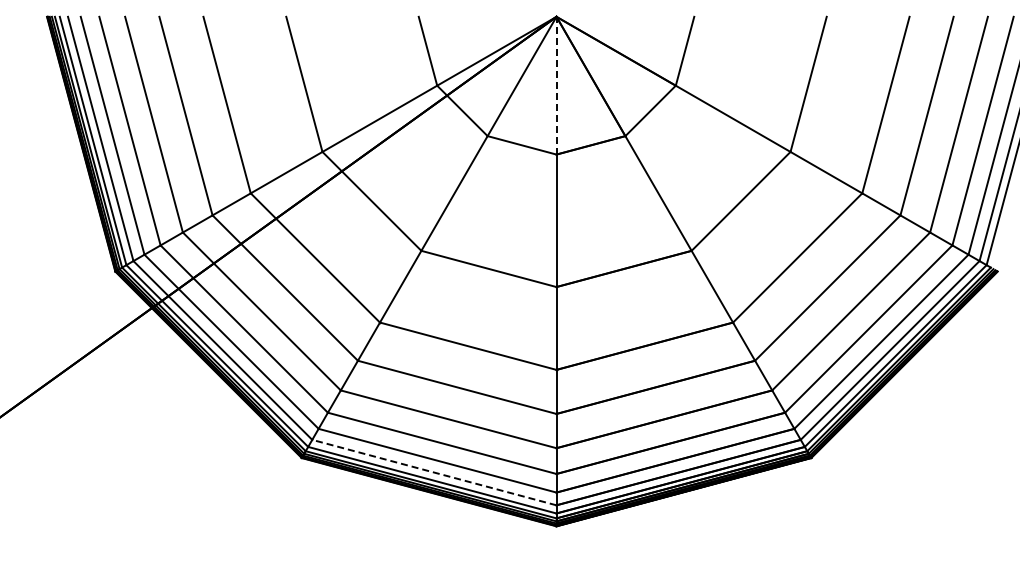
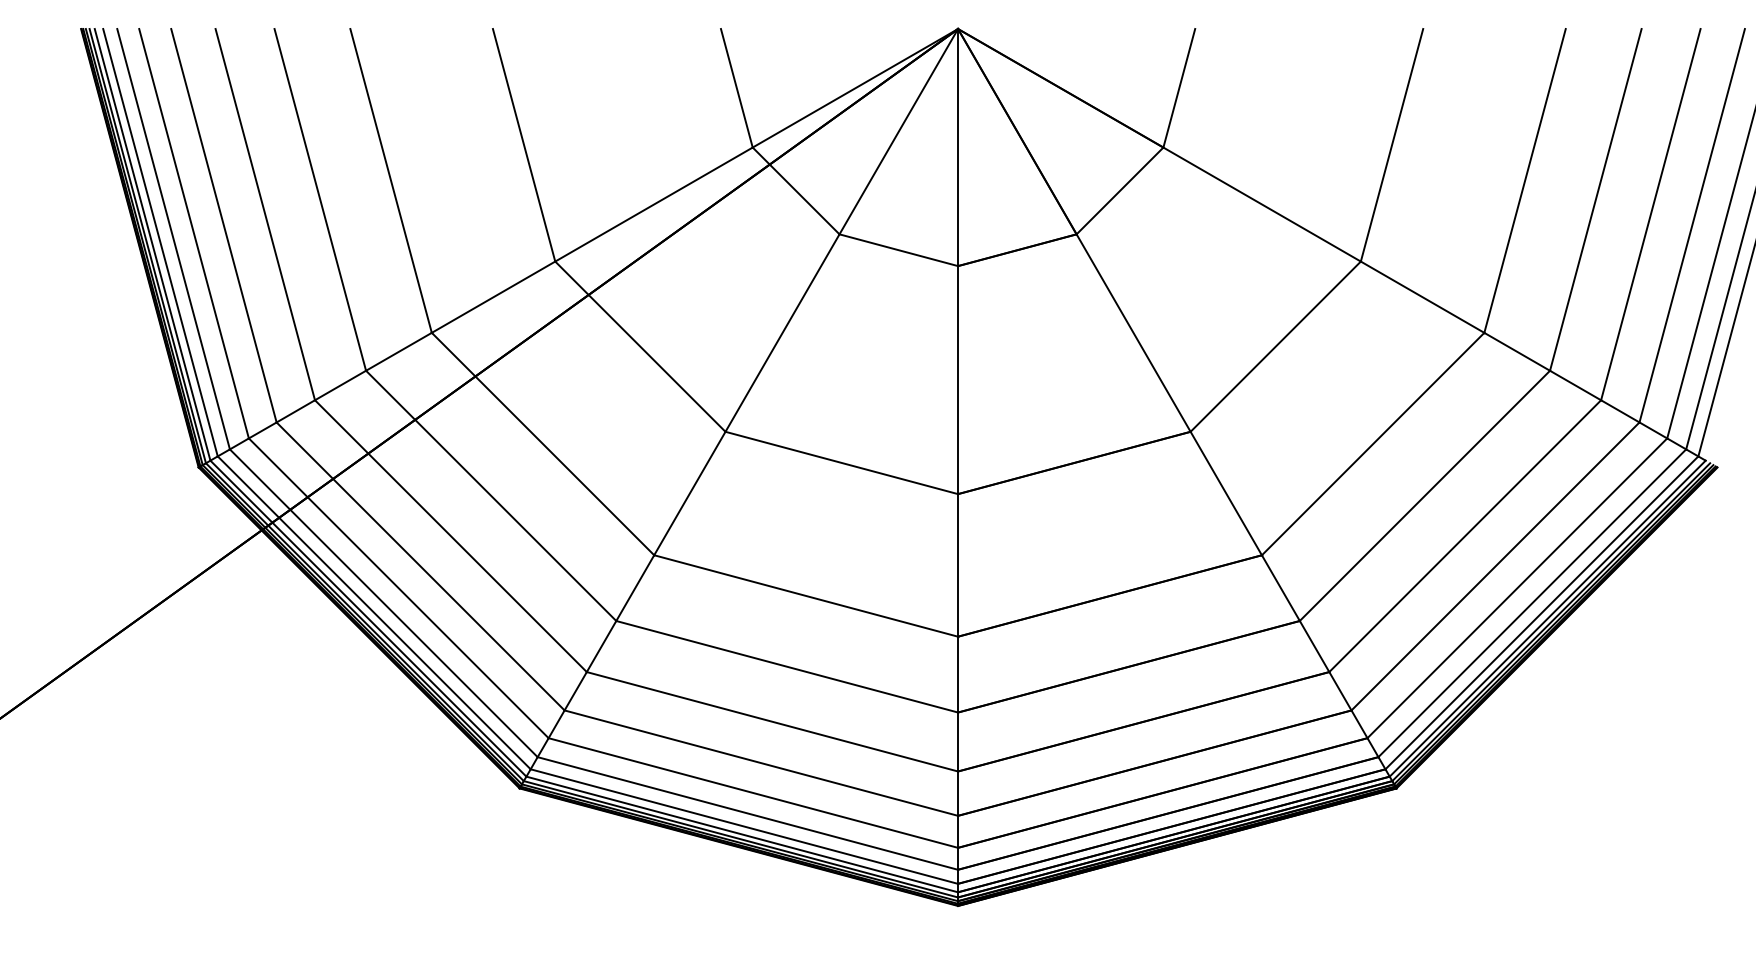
line: (556, 85) -> (958, 147), dashed -> solid
line: (433, 472) -> (746, 813), dashed -> solid

